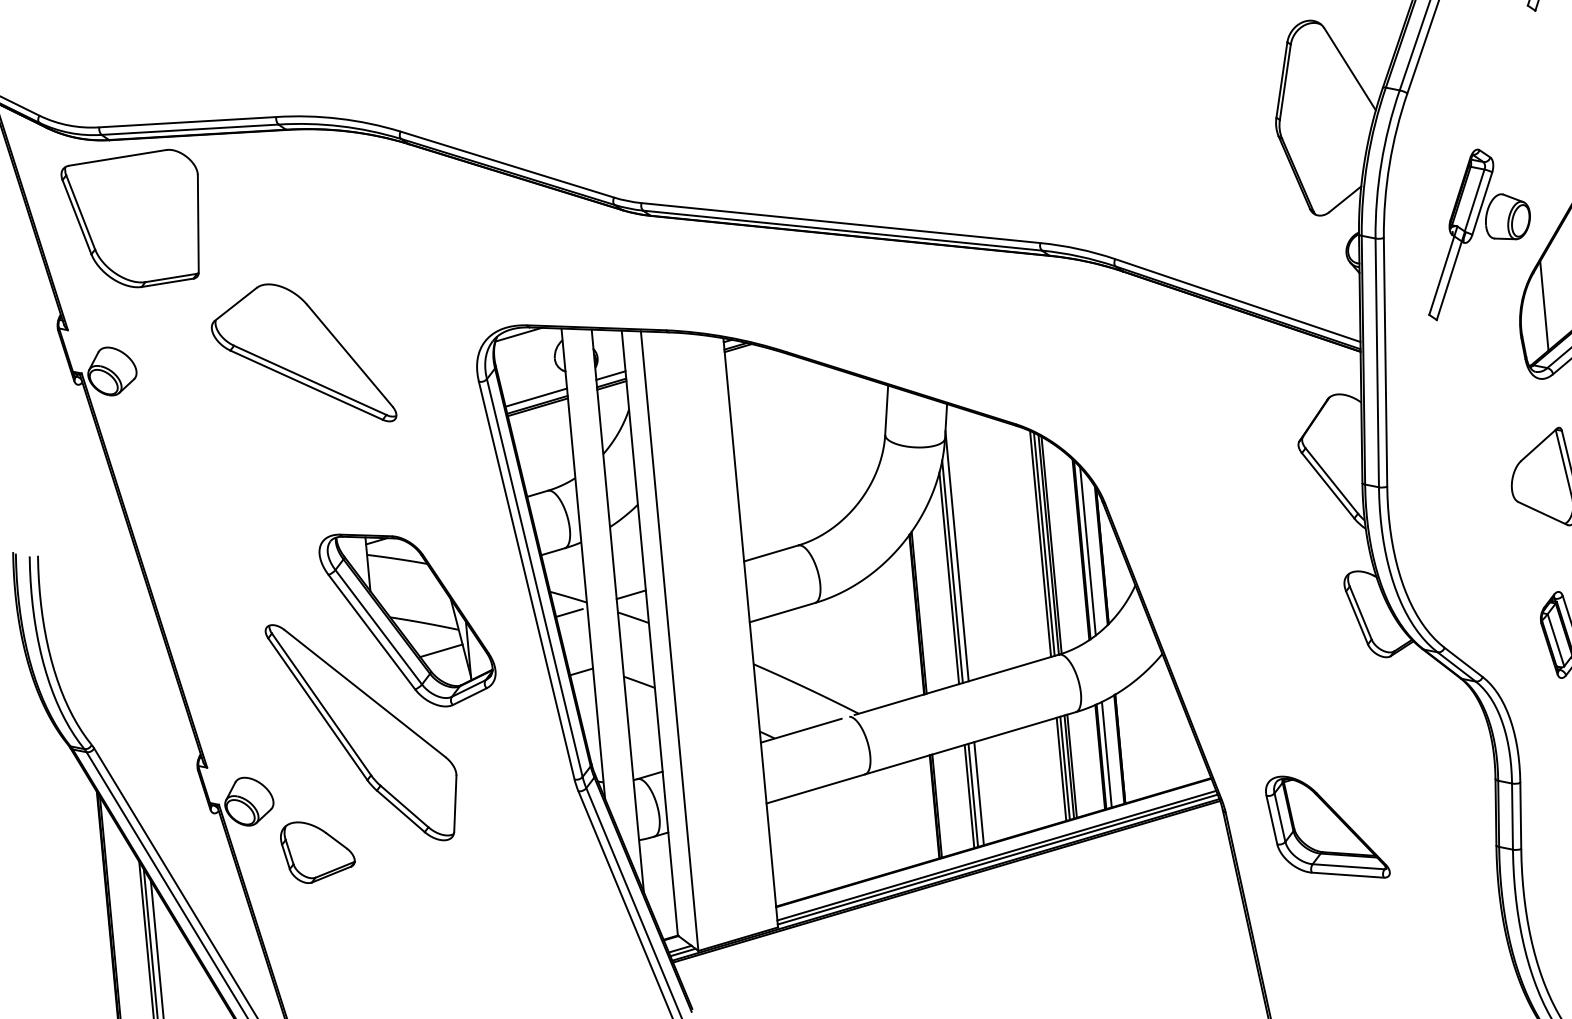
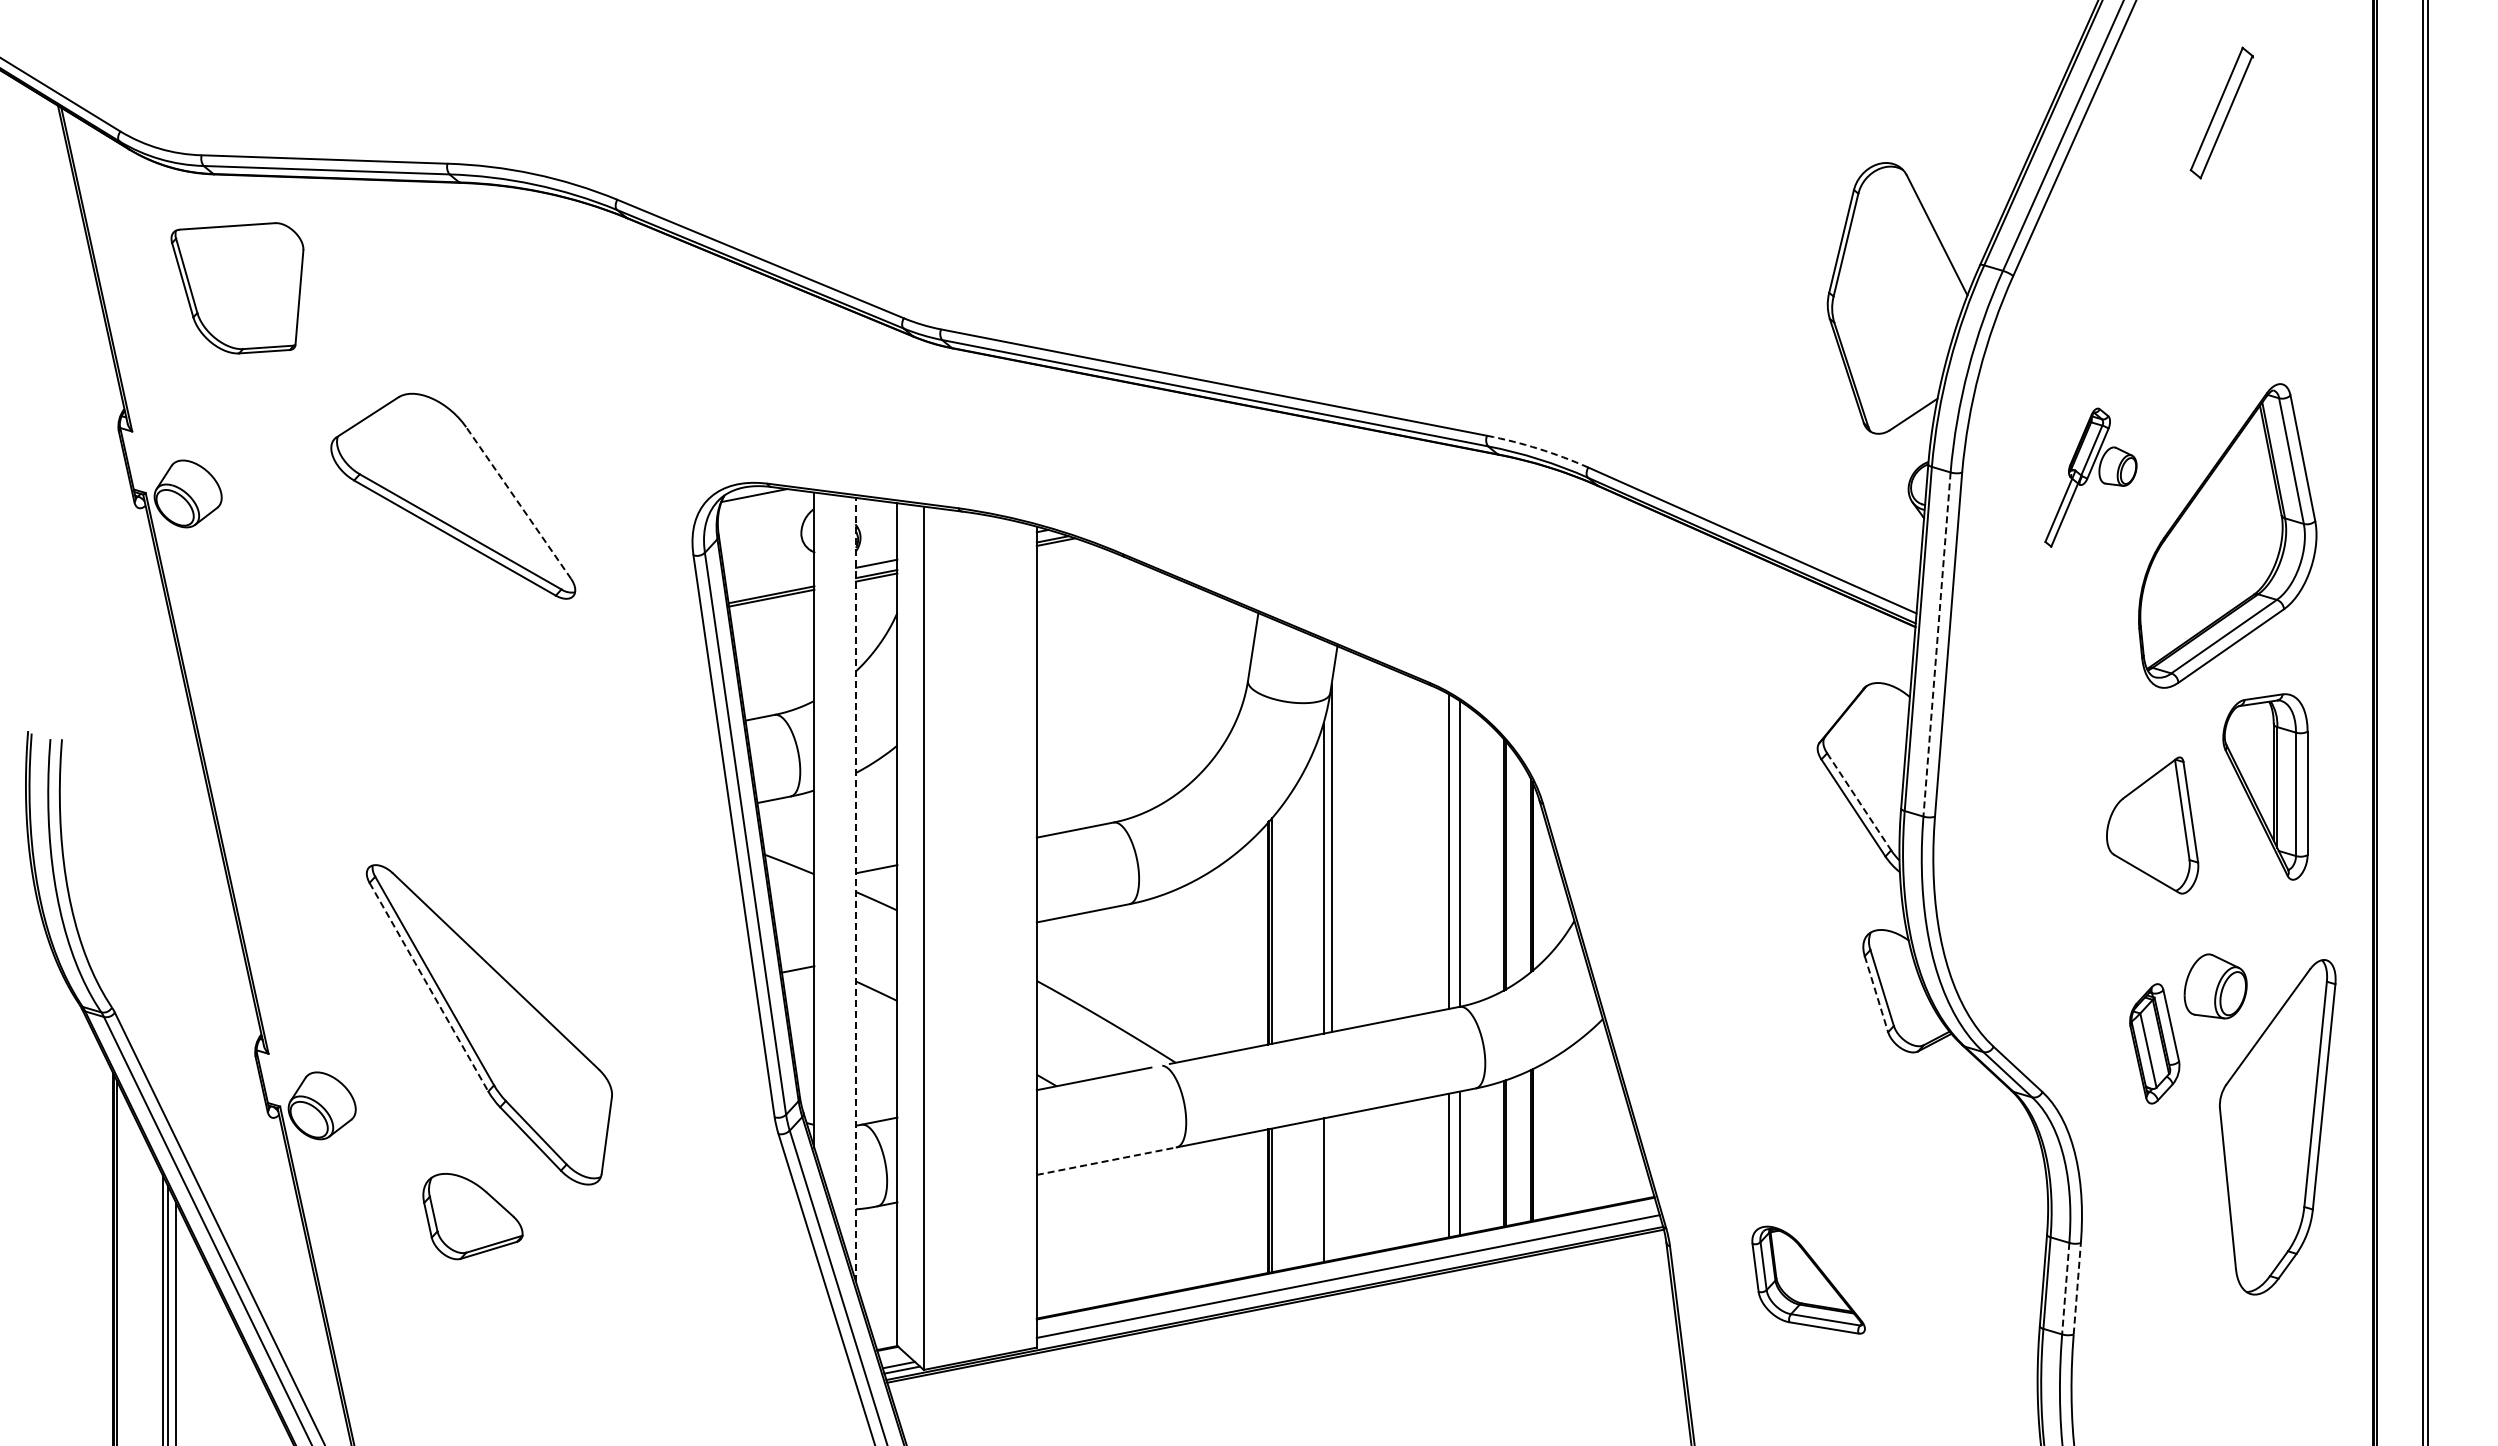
part: (133, 220) -> (237, 288), size x0.7
part: (1476, 232) -> (2090, 477), size x0.6
arc: (1078, 248) -> (1538, 448), solid -> dashed
line: (1544, 306) -> (2175, 587), removed
line: (349, 355) -> (518, 502), solid -> dashed
line: (1377, 362) -> (1937, 644), solid -> dashed
line: (536, 397) -> (770, 584), removed
line: (1332, 481) -> (1859, 802), solid -> dashed
line: (1044, 544) -> (1453, 852), removed
line: (1051, 545) -> (1463, 854), removed
line: (1088, 551) -> (1513, 867), removed
line: (949, 577) -> (1318, 886), removed
line: (617, 610) -> (855, 889), solid -> dashed
line: (569, 613) -> (788, 886), removed
part: (408, 618) -> (565, 873), removed
line: (1357, 618) -> (1876, 994), solid -> dashed
line: (318, 709) -> (429, 987), solid -> dashed
line: (1106, 754) -> (1513, 1150), removed
line: (1071, 766) -> (1463, 1162), removed
line: (1064, 768) -> (1453, 1164), removed
line: (816, 789) -> (1107, 1161), solid -> dashed
line: (978, 793) -> (1331, 1188), removed
line: (969, 796) -> (1318, 1191), removed
line: (1520, 815) -> (2077, 1288), solid -> dashed
line: (1512, 816) -> (2065, 1288), solid -> dashed
part: (1327, 827) -> (1808, 1279), size x0.7
part: (317, 851) -> (472, 1216), moved
line: (997, 859) -> (1348, 1281), removed

